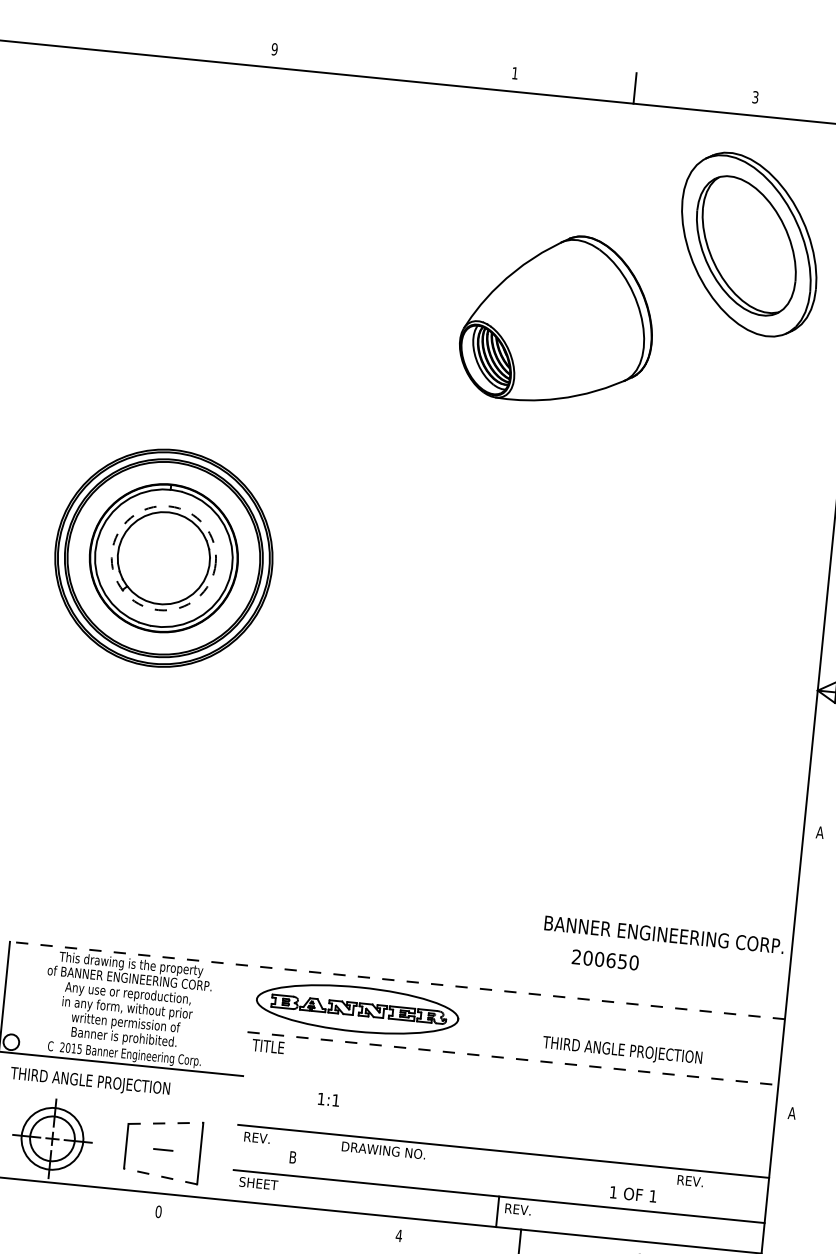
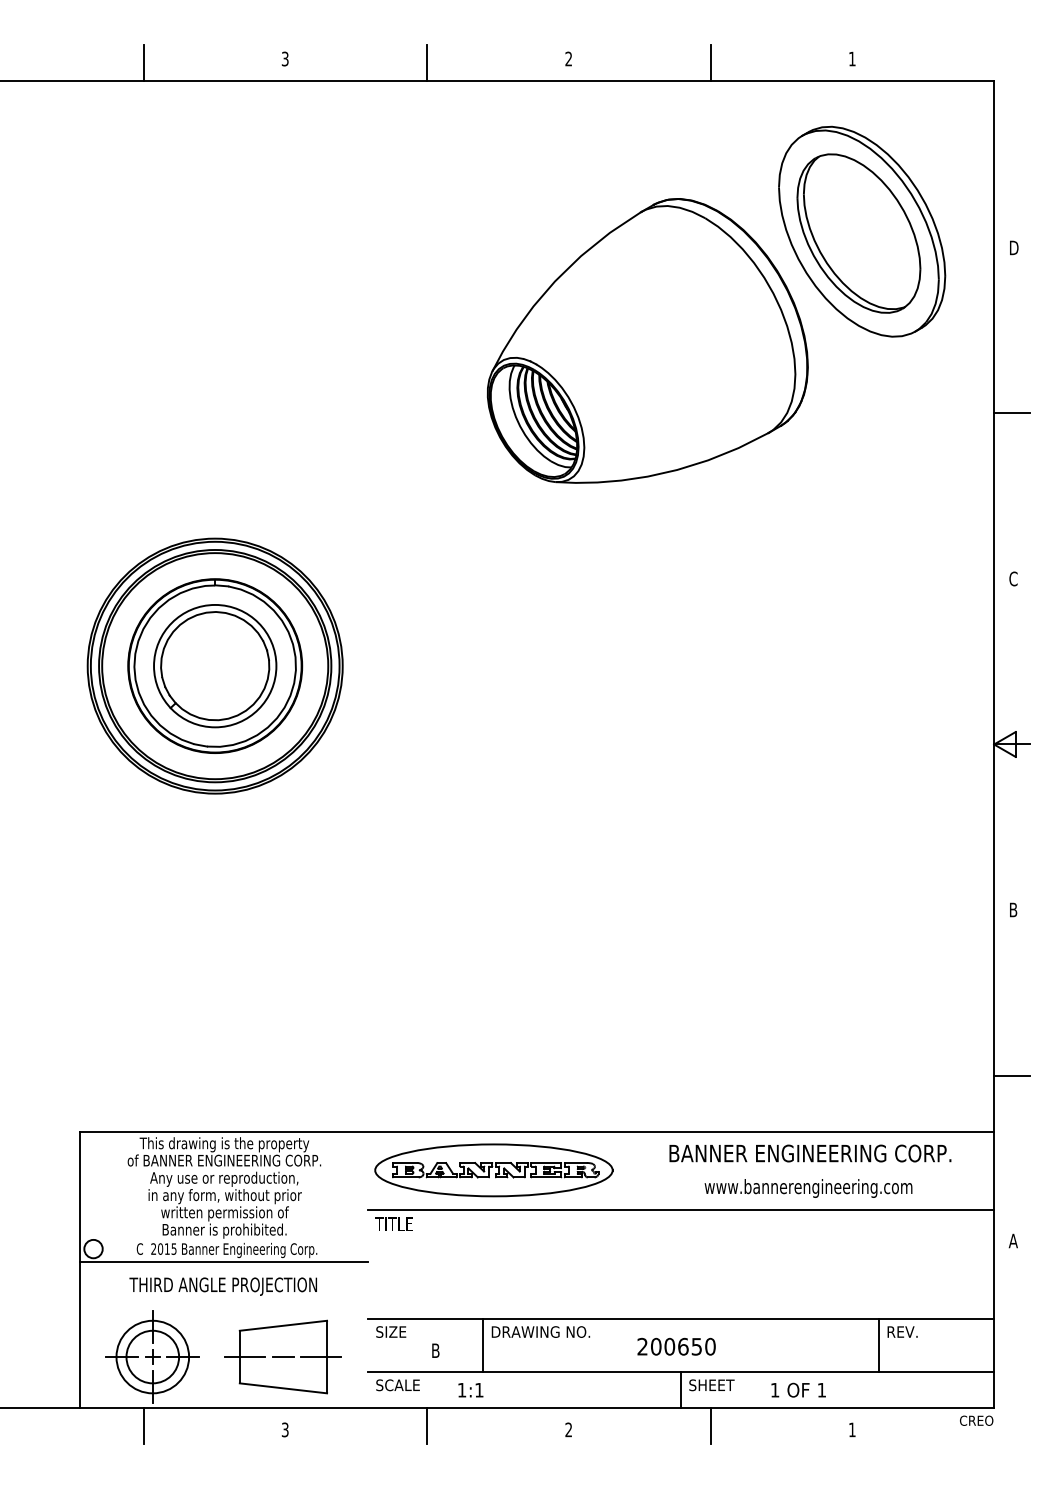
line: (154, 40) -> (143, 62), added
text: (274, 48) -> (284, 58), 9 -> 3
line: (395, 64) -> (427, 62), added
text: (514, 72) -> (568, 58), 1 -> 2
text: (755, 96) -> (852, 58), 3 -> 1
part: (558, 318) -> (647, 340), size x1.43
circle: (164, 557) -> (215, 665), dashed -> solid
text: (819, 832) -> (1012, 909), A -> B
text: (664, 934) -> (810, 1153), moved
text: (605, 959) -> (676, 1346), moved
line: (805, 972) -> (1012, 1075), added
line: (397, 980) -> (537, 1132), dashed -> solid
text: (622, 1051) -> (808, 1188), THIRD ANGLE PROJECTION -> www.bannerengineering.com
line: (513, 1058) -> (681, 1209), dashed -> solid
text: (89, 1082) -> (222, 1286), moved
text: (328, 1099) -> (470, 1390), moved
line: (165, 1123) -> (283, 1325), dashed -> solid
text: (257, 1137) -> (391, 1331), REV. -> SIZE
line: (131, 1147) -> (245, 1357), added
line: (195, 1153) -> (321, 1357), added
line: (333, 1157) -> (483, 1345), added
line: (160, 1176) -> (283, 1388), dashed -> solid
text: (262, 1184) -> (403, 1385), SHEET -> SCALE
line: (668, 1190) -> (878, 1345), added
text: (633, 1193) -> (798, 1389), moved
line: (38, 1196) -> (143, 1426), added
text: (523, 1210) -> (711, 1385), REV. -> SHEET
text: (158, 1211) -> (284, 1429), 0 -> 3
line: (279, 1220) -> (427, 1426), added
text: (398, 1235) -> (568, 1429), 4 -> 2

